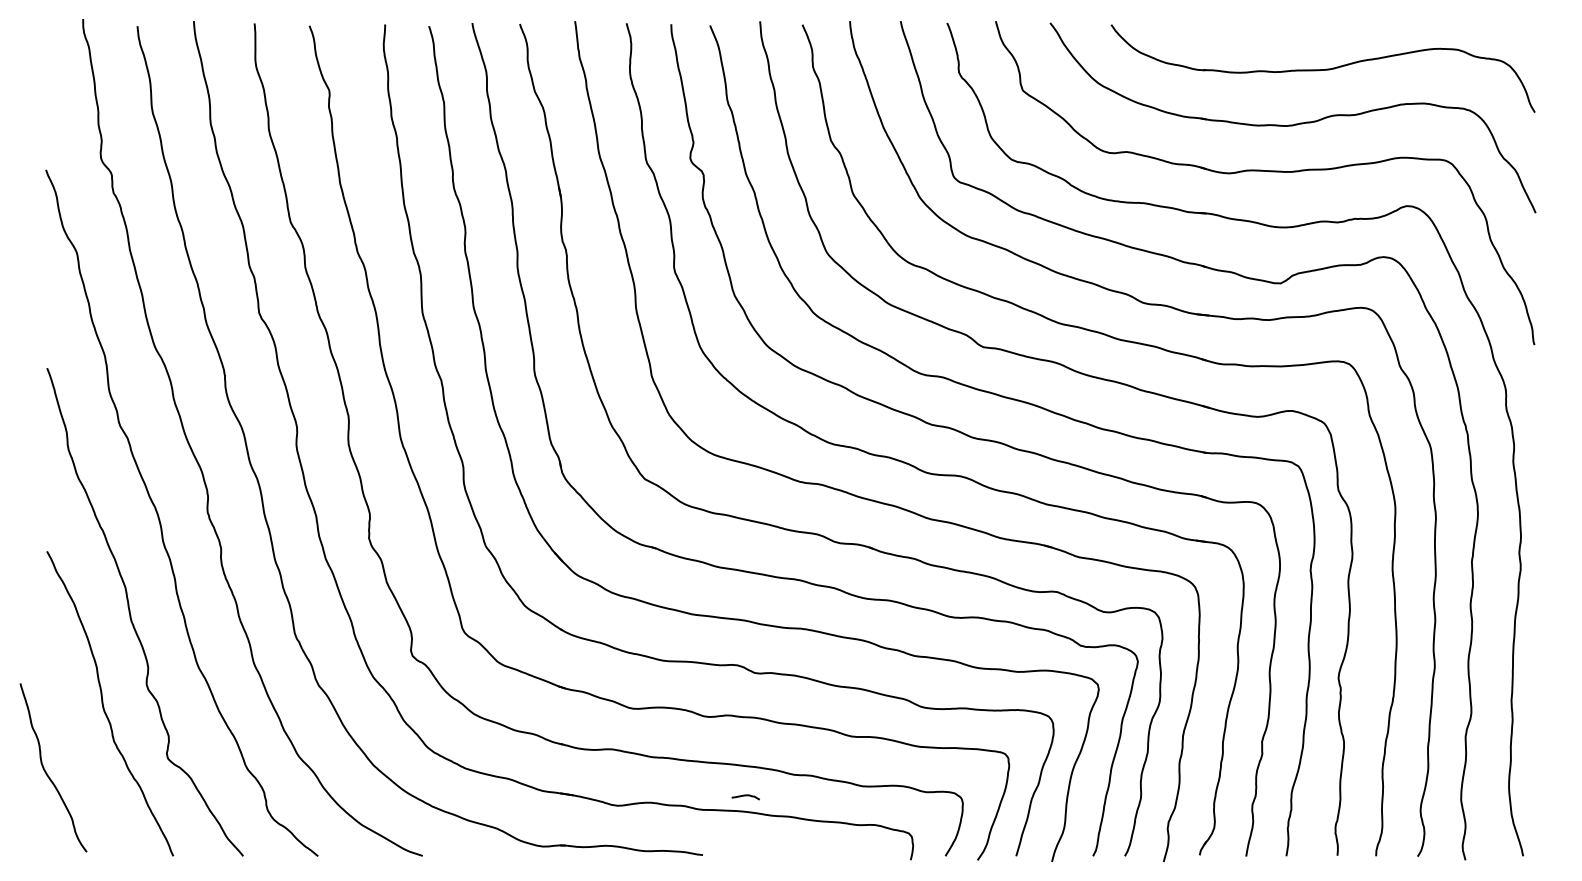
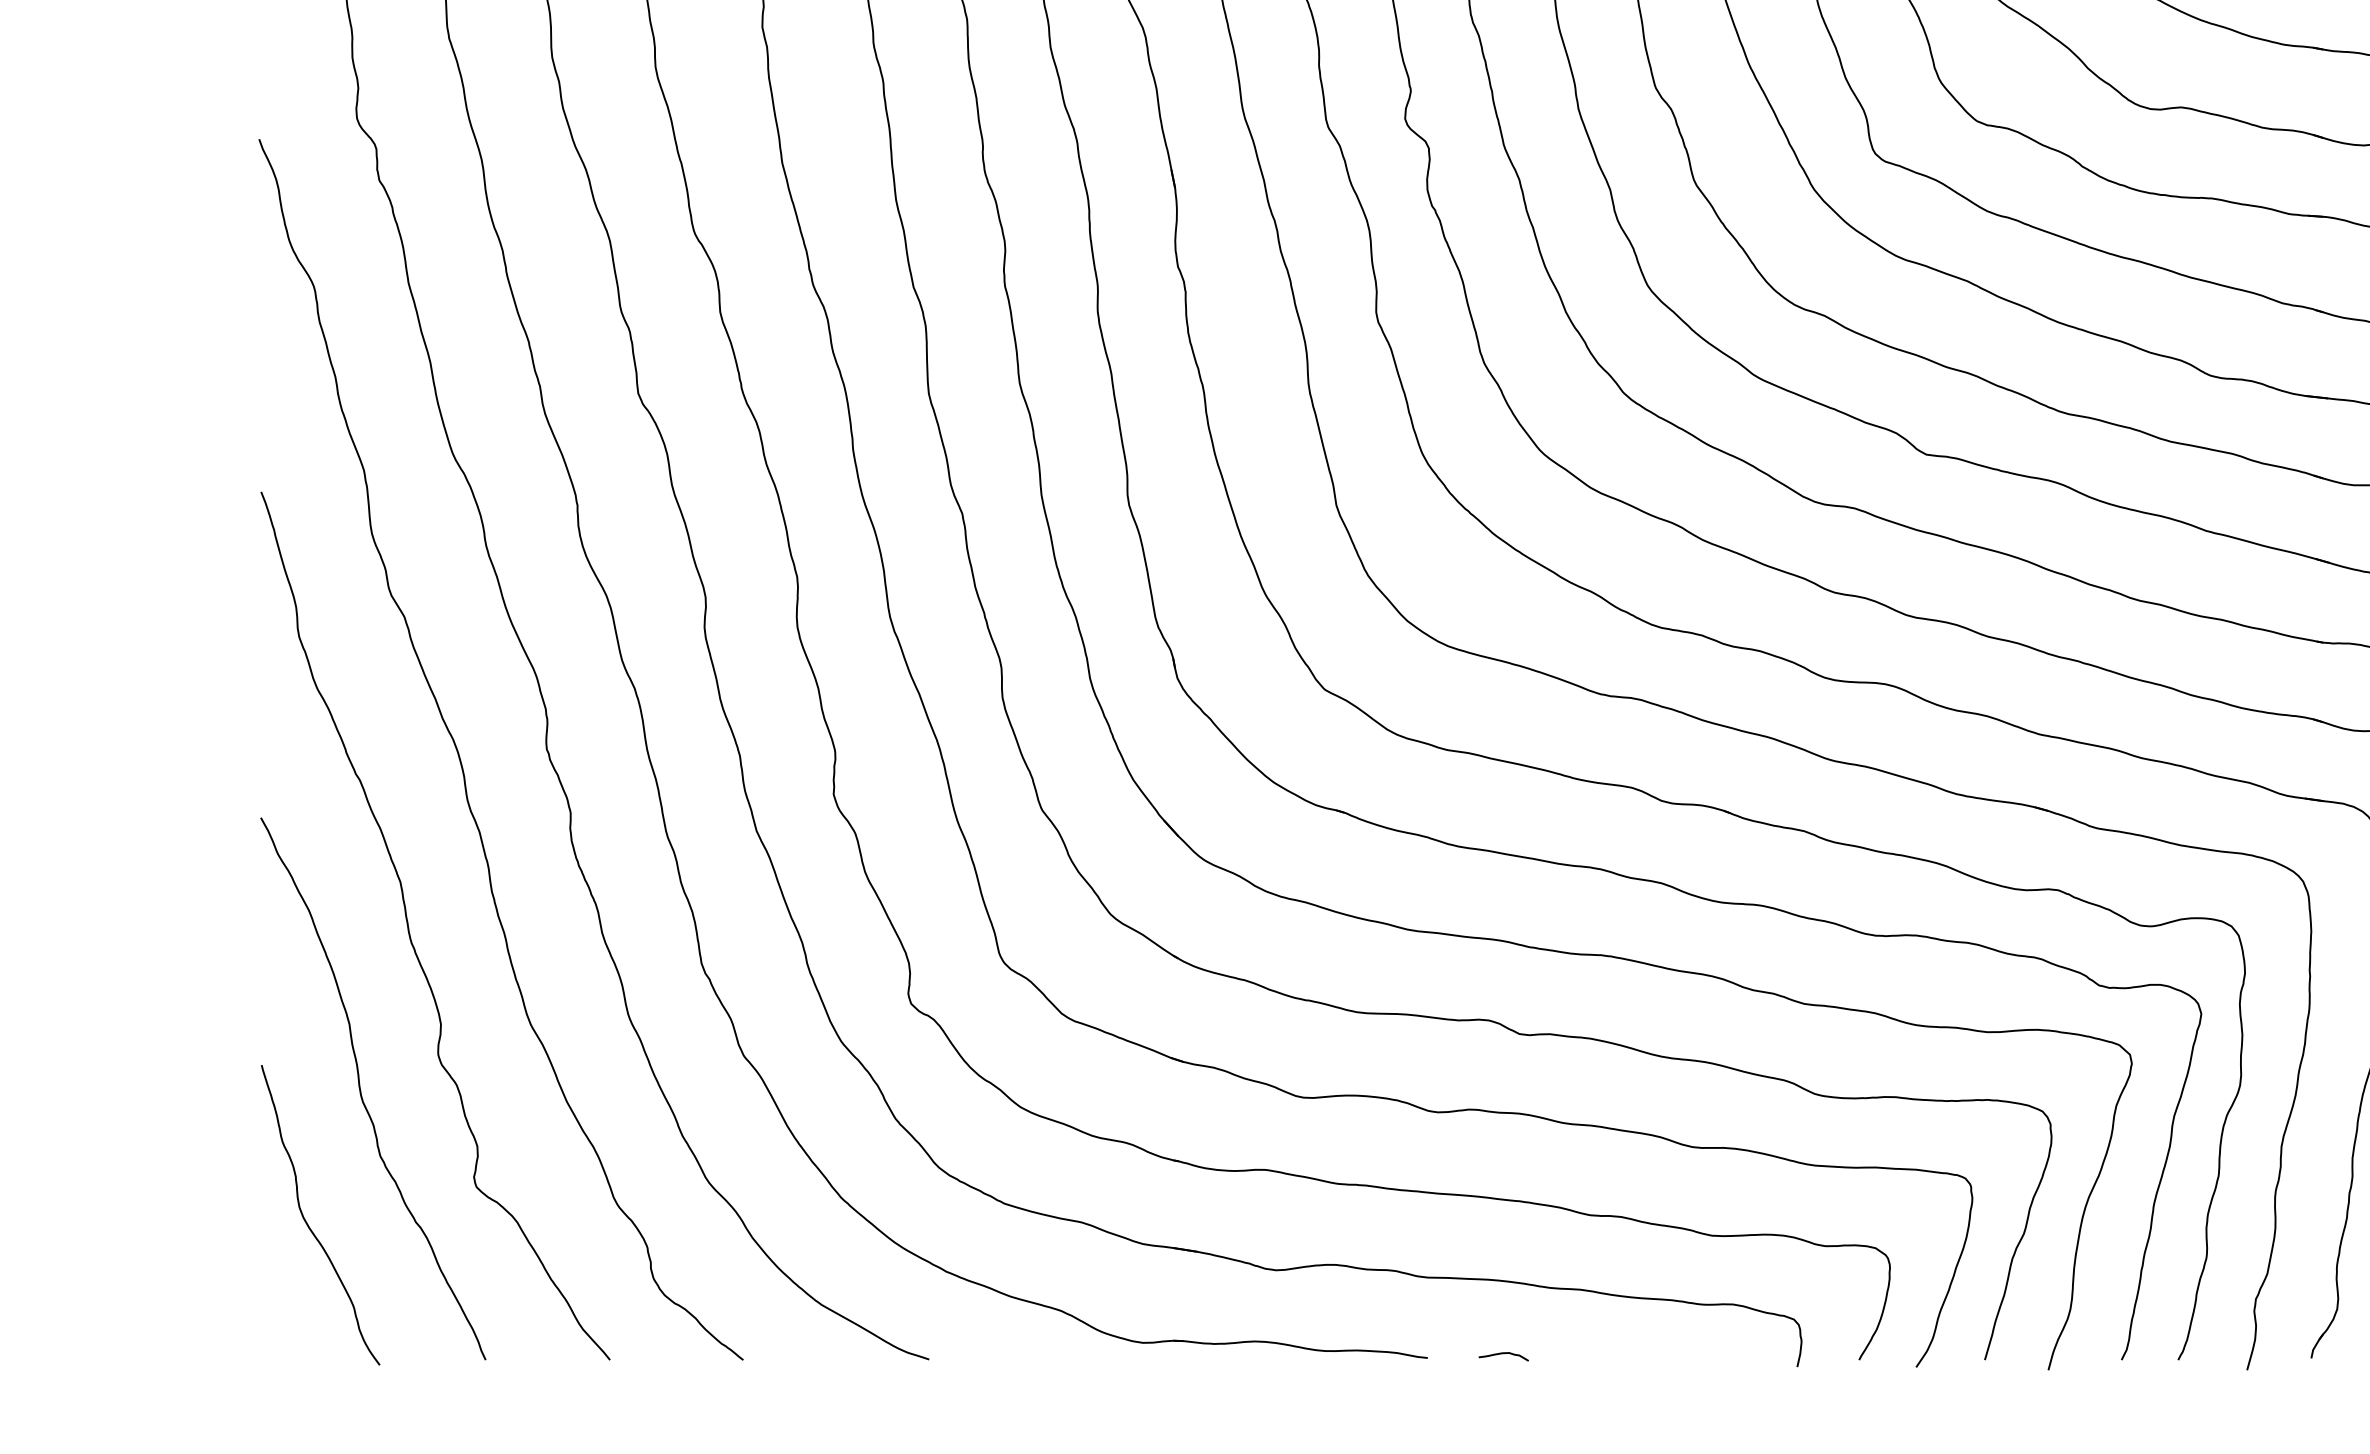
curve: (46, 771) -> (308, 1221), moved
curve: (745, 796) -> (1503, 1355), moved

